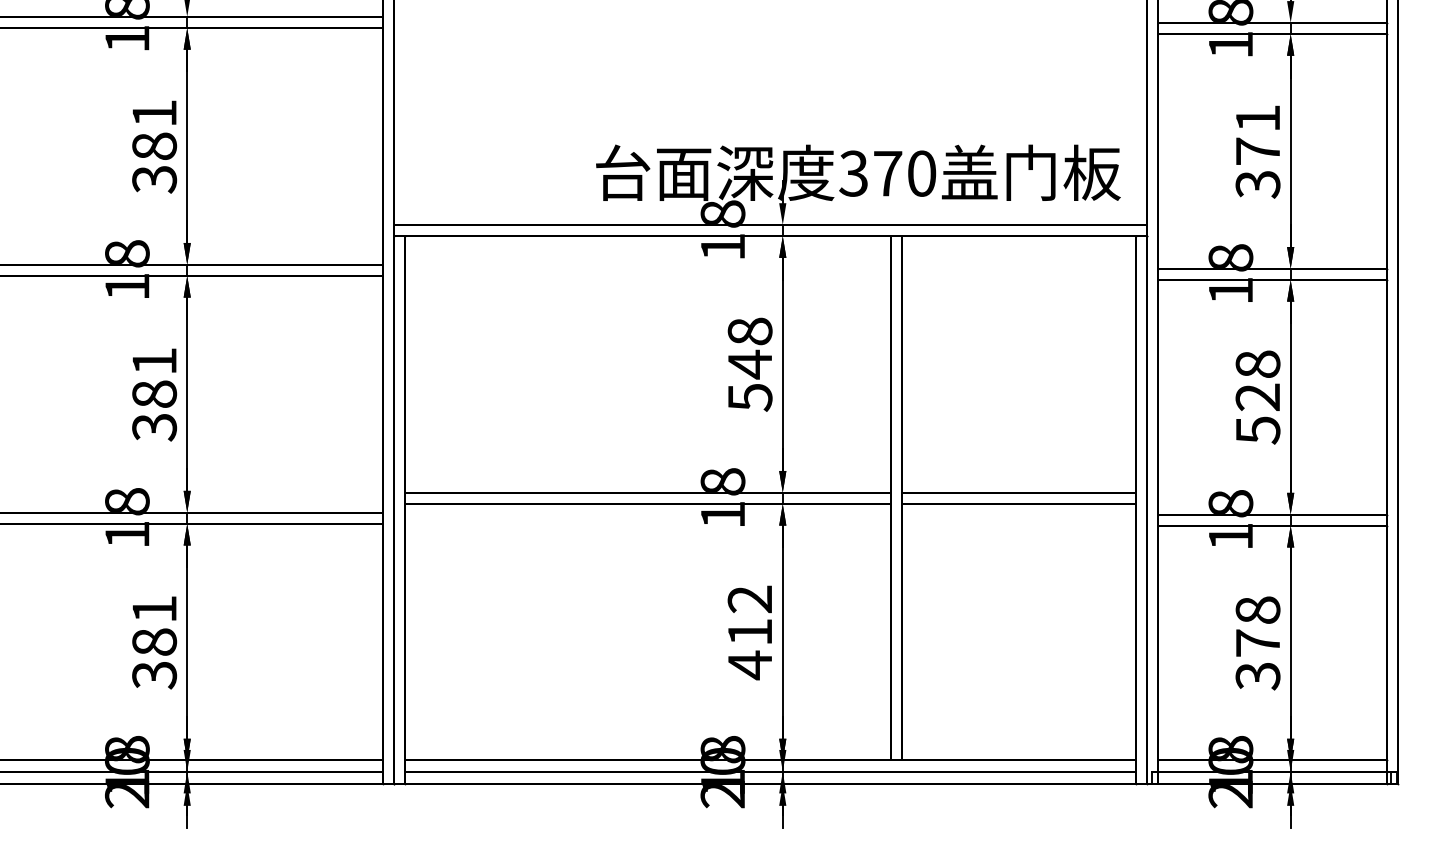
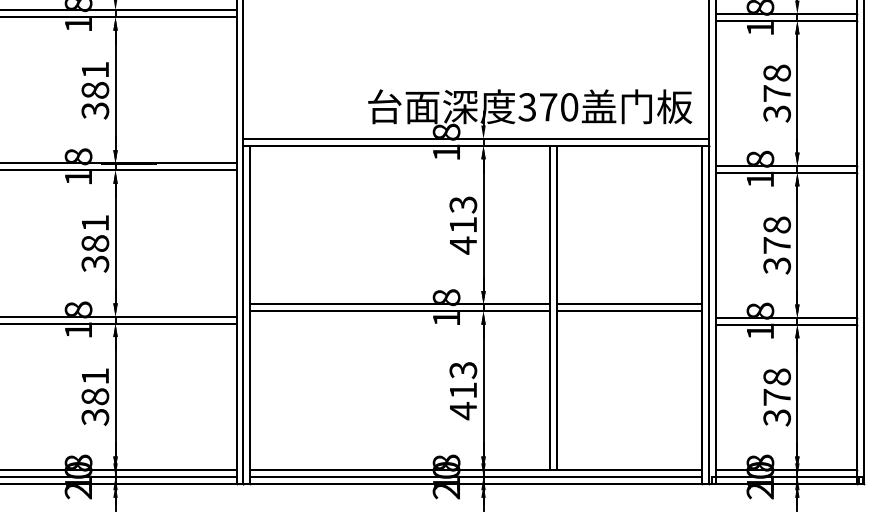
text: (1258, 117) -> (777, 72), 371 -> 378
text: (750, 365) -> (463, 225), 548 -> 413
text: (1256, 413) -> (776, 255), 528 -> 378
text: (750, 599) -> (463, 370), 412 -> 413

